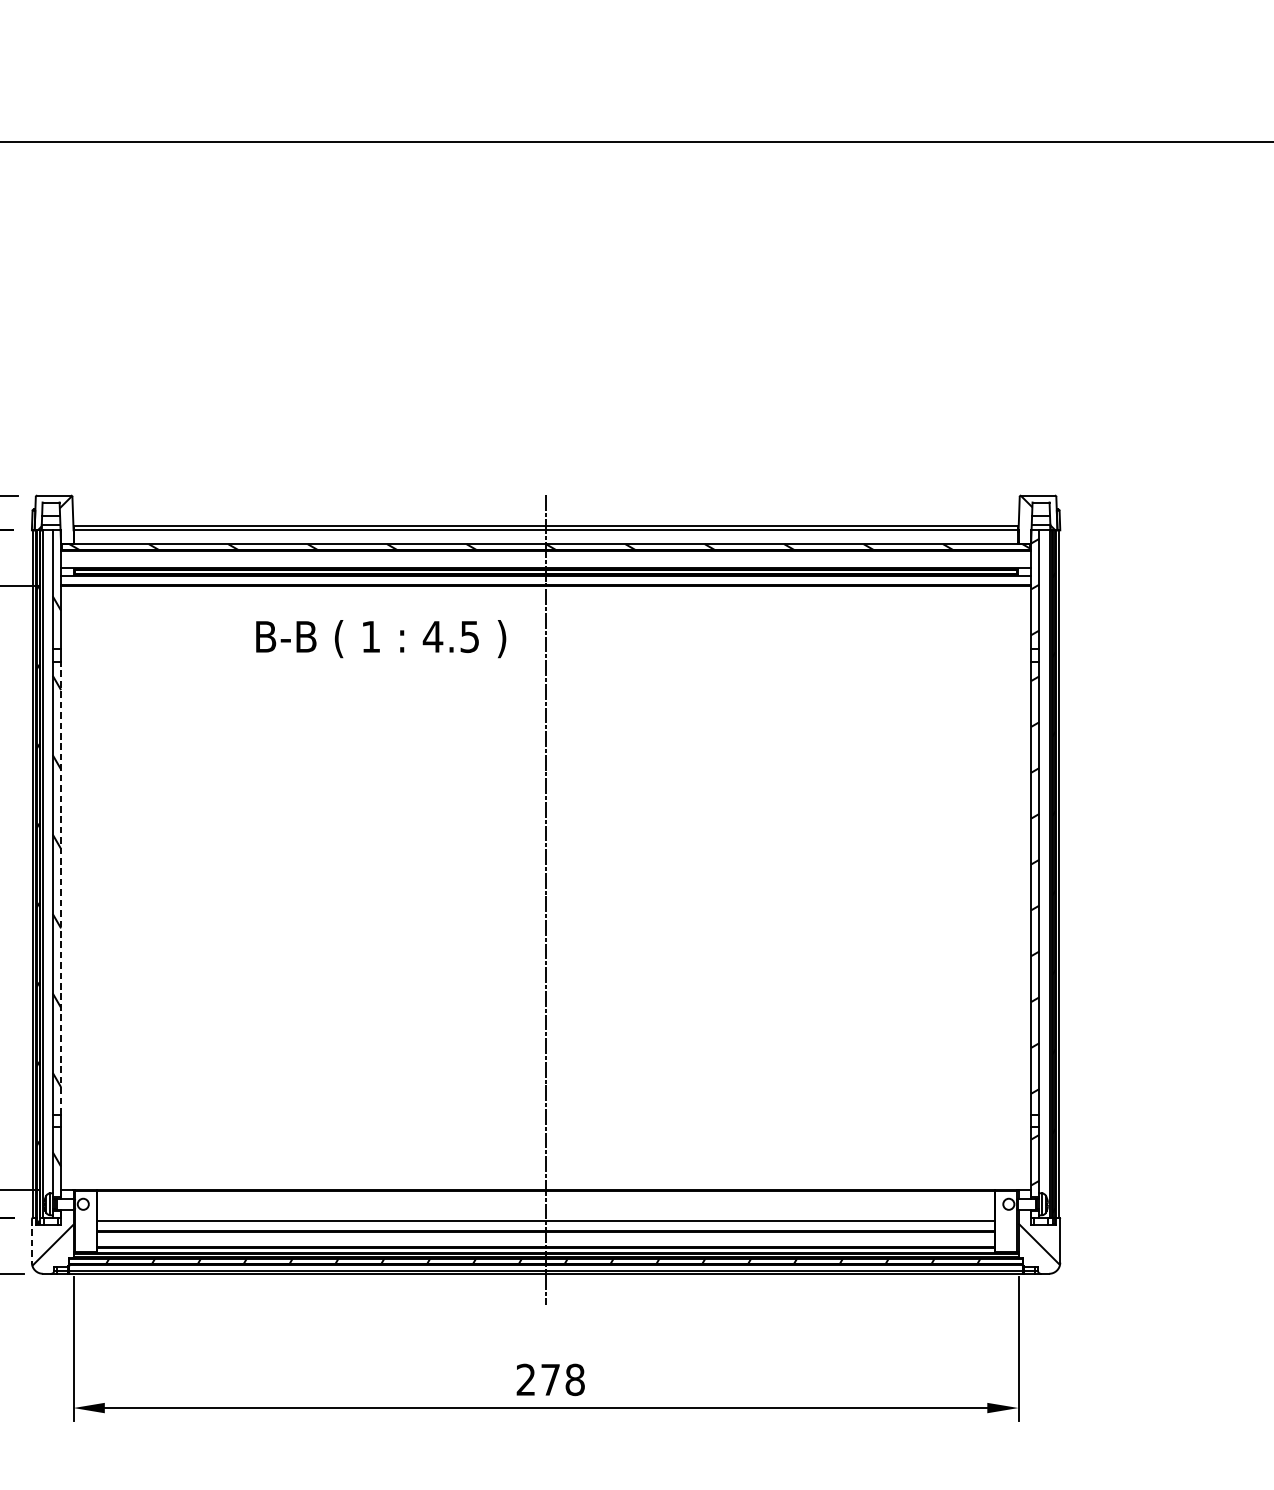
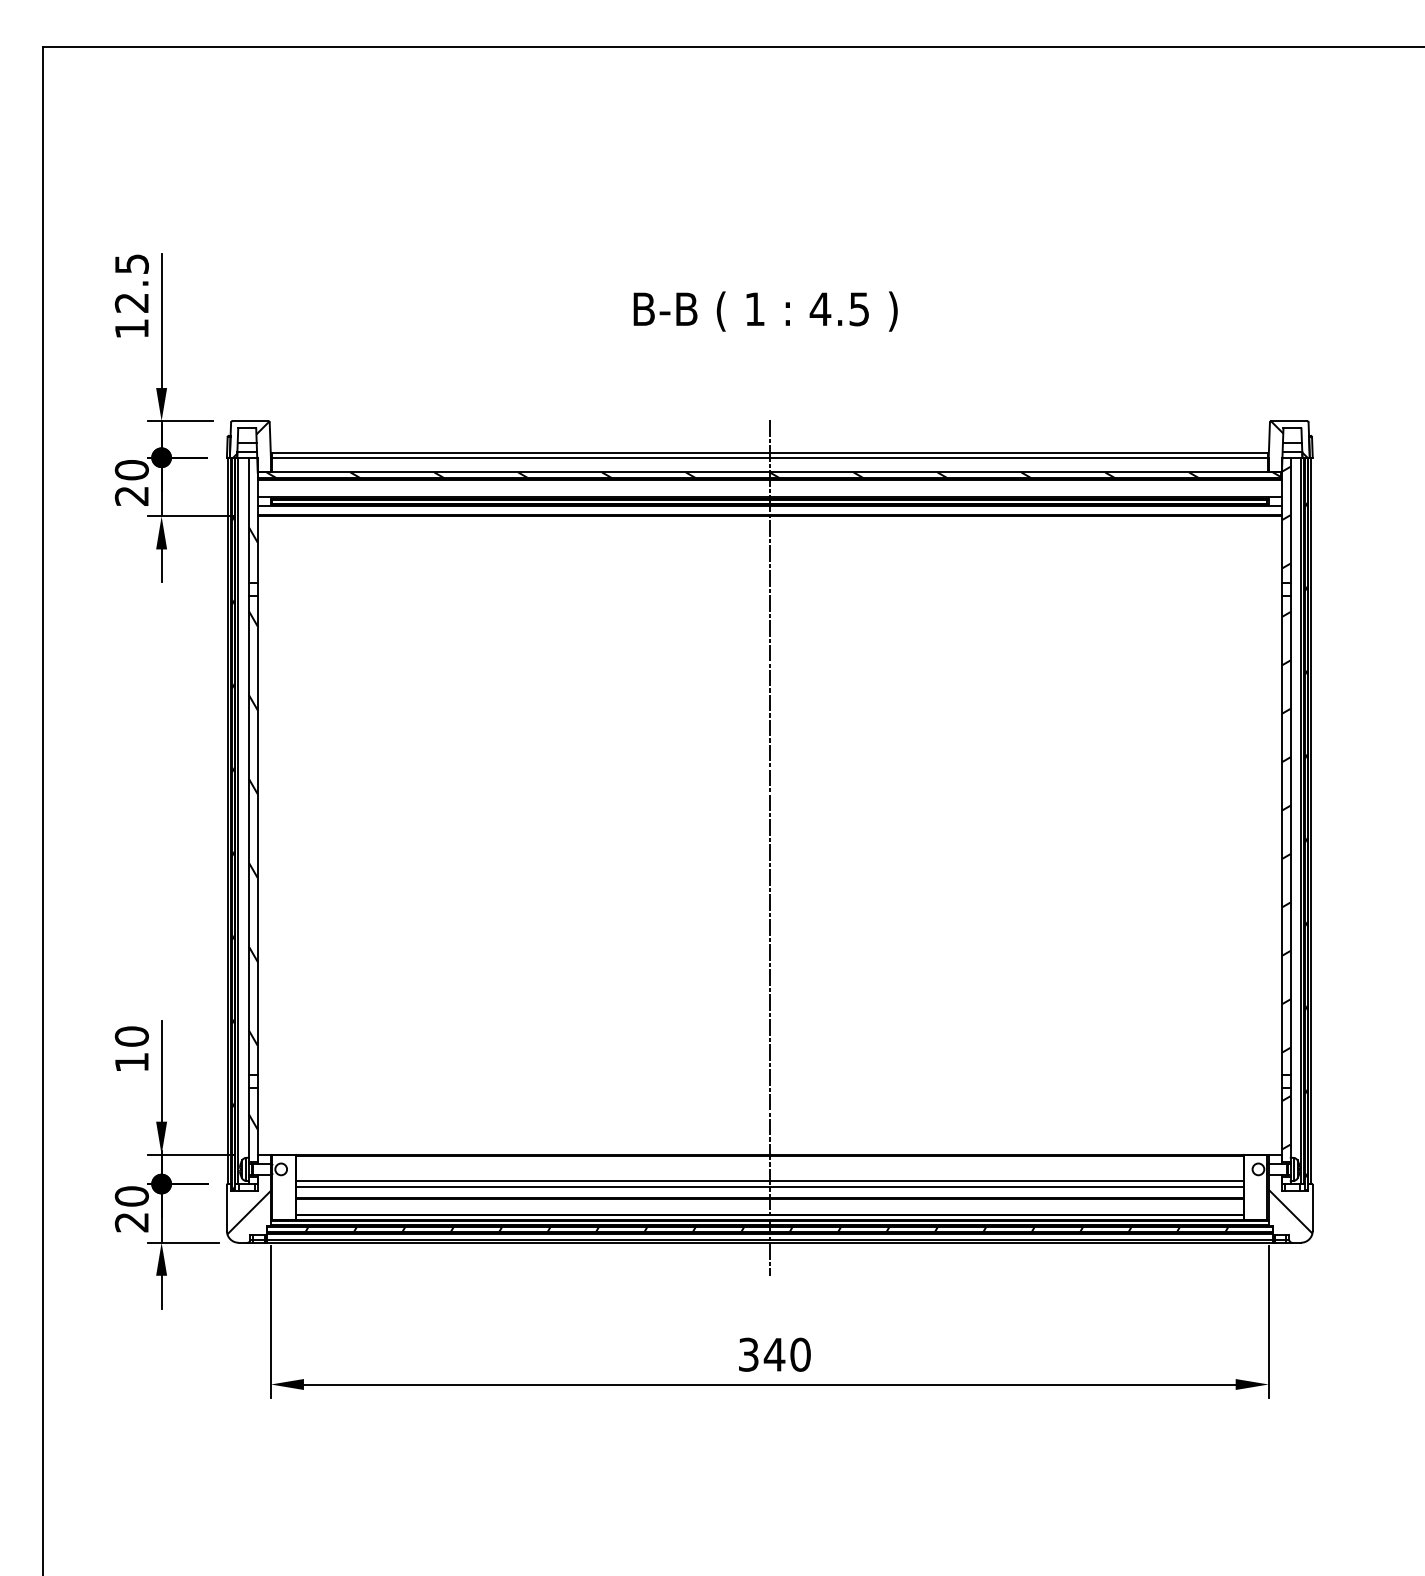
text: (380, 638) -> (765, 311), moved
line: (60, 888) -> (257, 835), dashed -> solid
line: (545, 1215) -> (769, 1181), added
line: (31, 1241) -> (226, 1208), dashed -> solid
text: (550, 1379) -> (774, 1354), 278 -> 340

